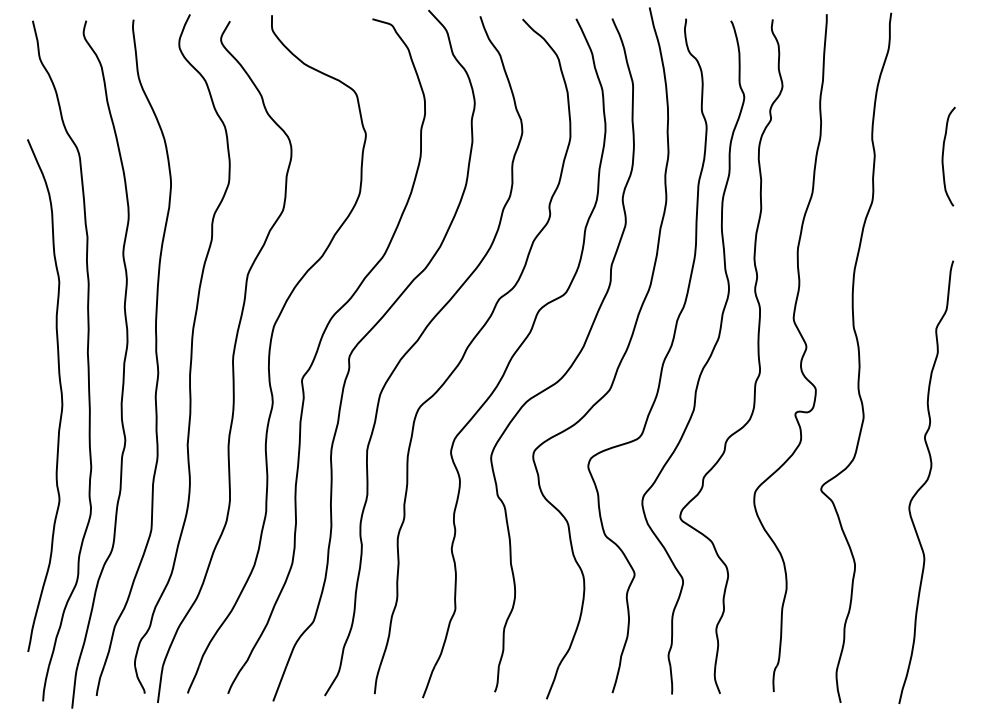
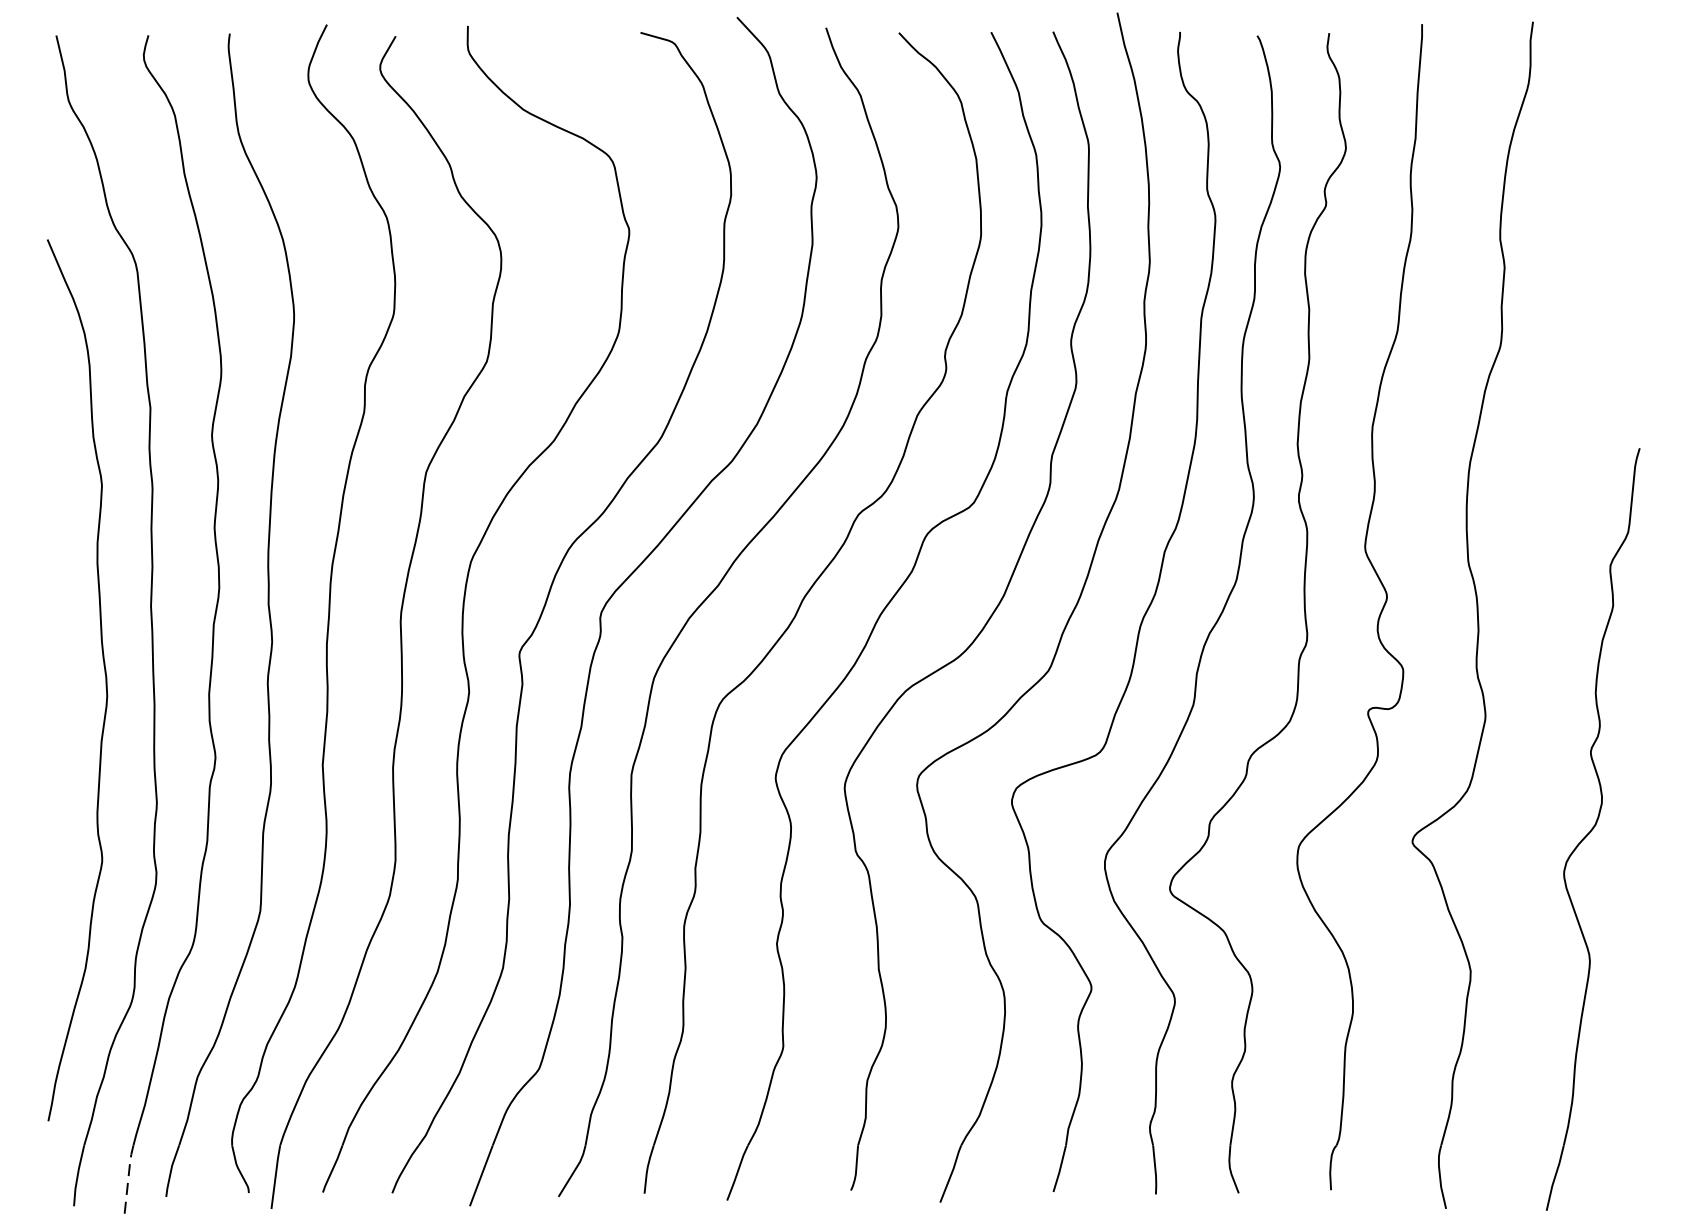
curve: (943, 156) -> (1622, 268), removed
line: (74, 686) -> (128, 1180), solid -> dashed

